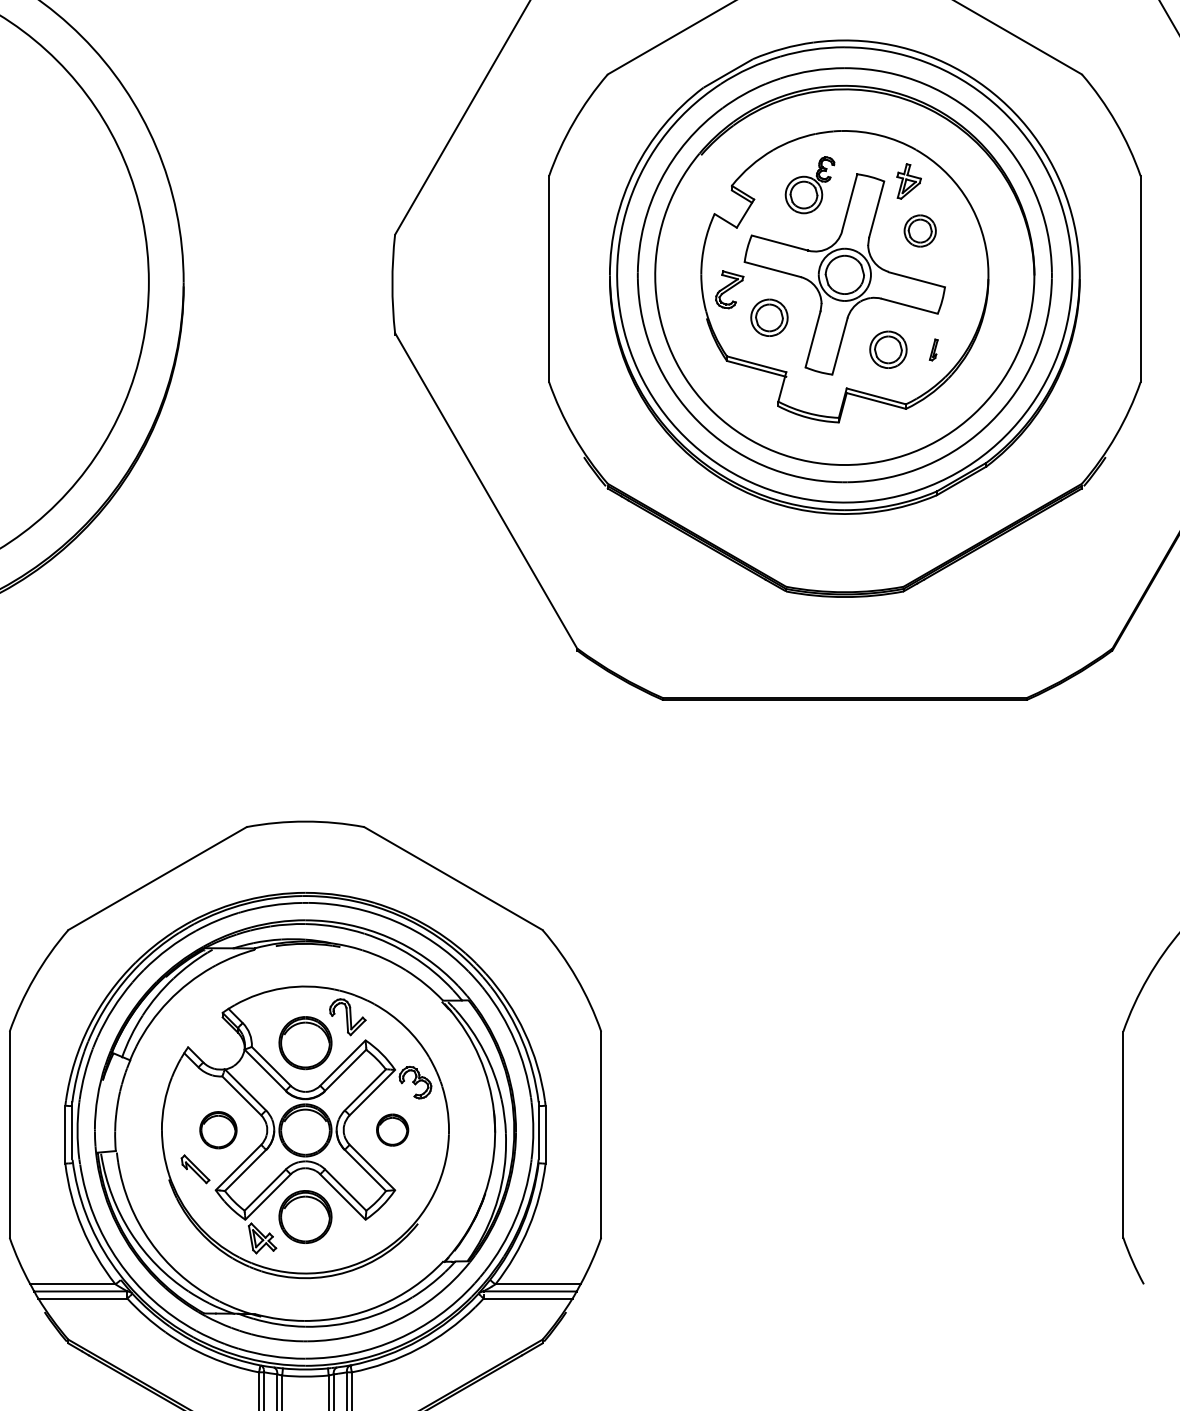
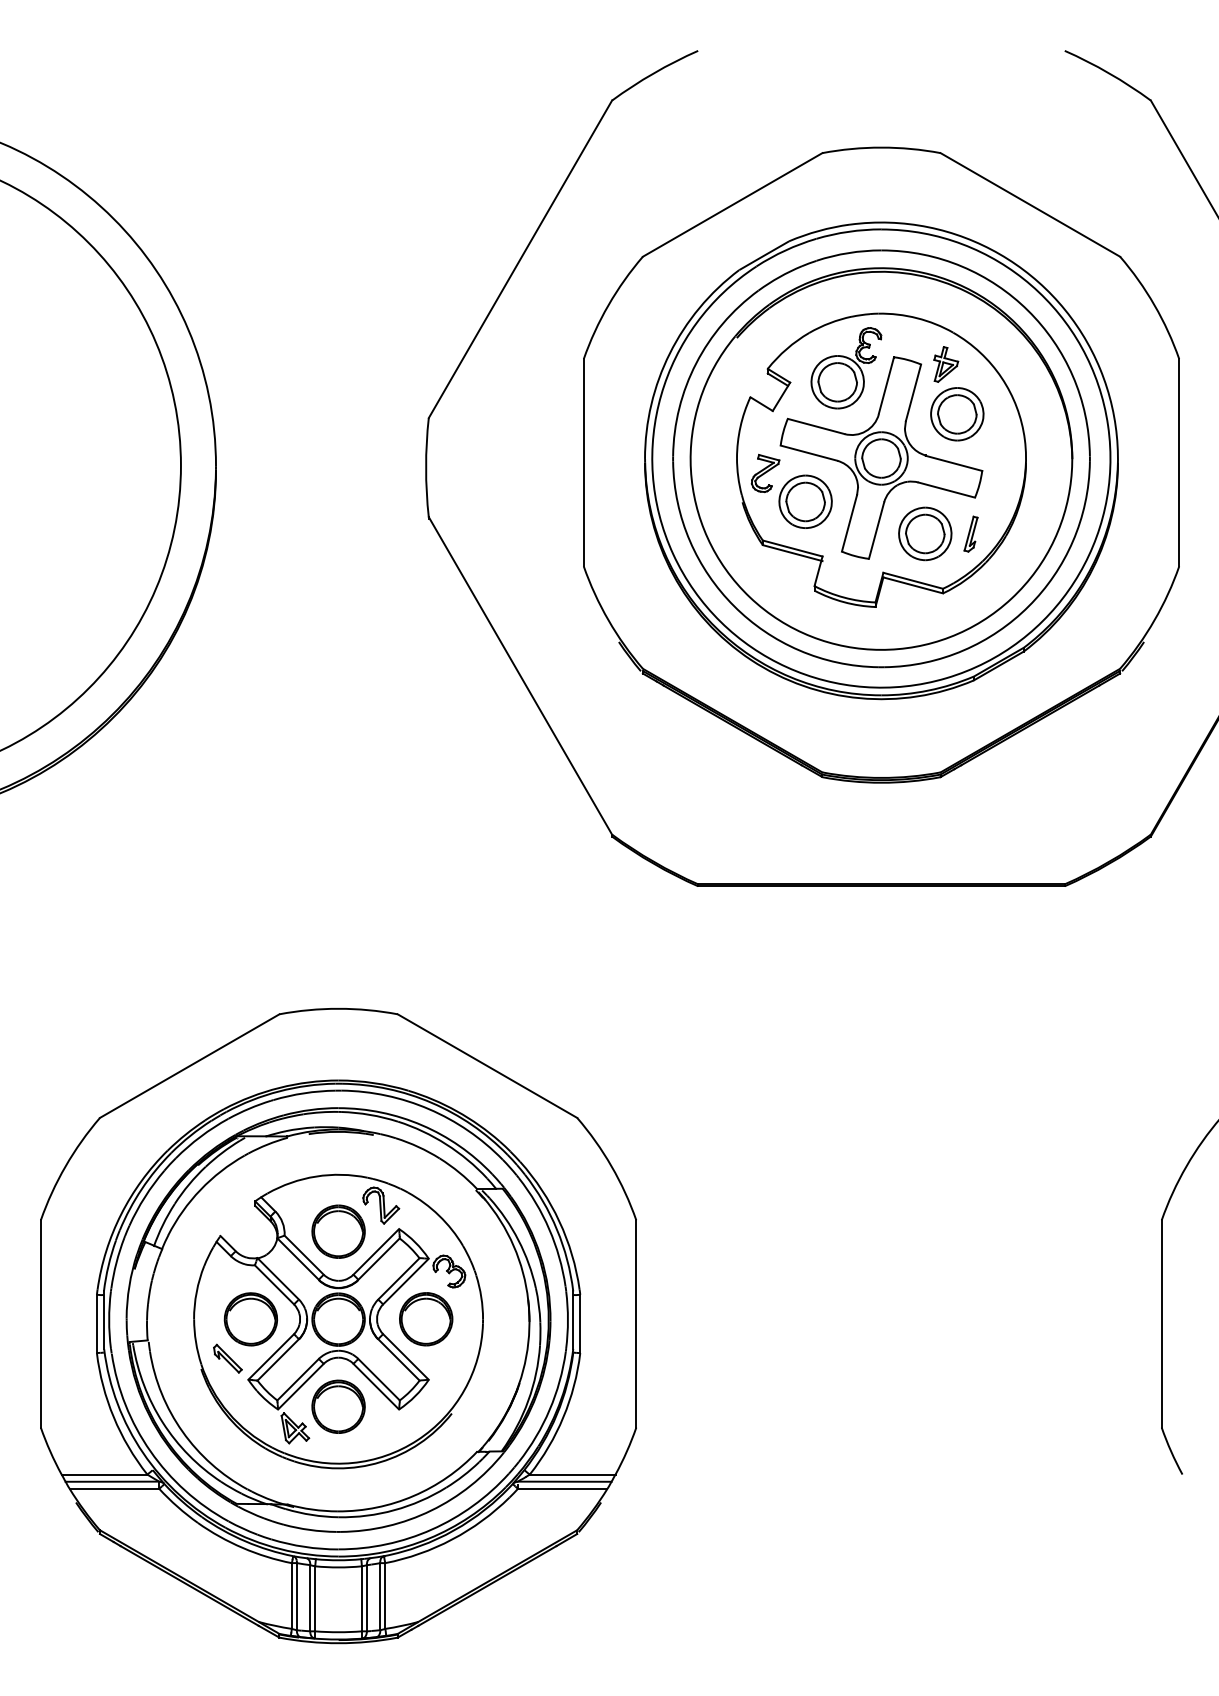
part: (810, 185) -> (846, 368), size x1.43
part: (920, 231) -> (957, 414), size x1.67
part: (769, 317) -> (805, 501), size x1.43
part: (888, 349) -> (925, 533), size x1.43
part: (933, 349) -> (970, 533), size x1.67
part: (217, 1130) -> (250, 1319), size x1.43
part: (392, 1130) -> (426, 1319), size x1.67

